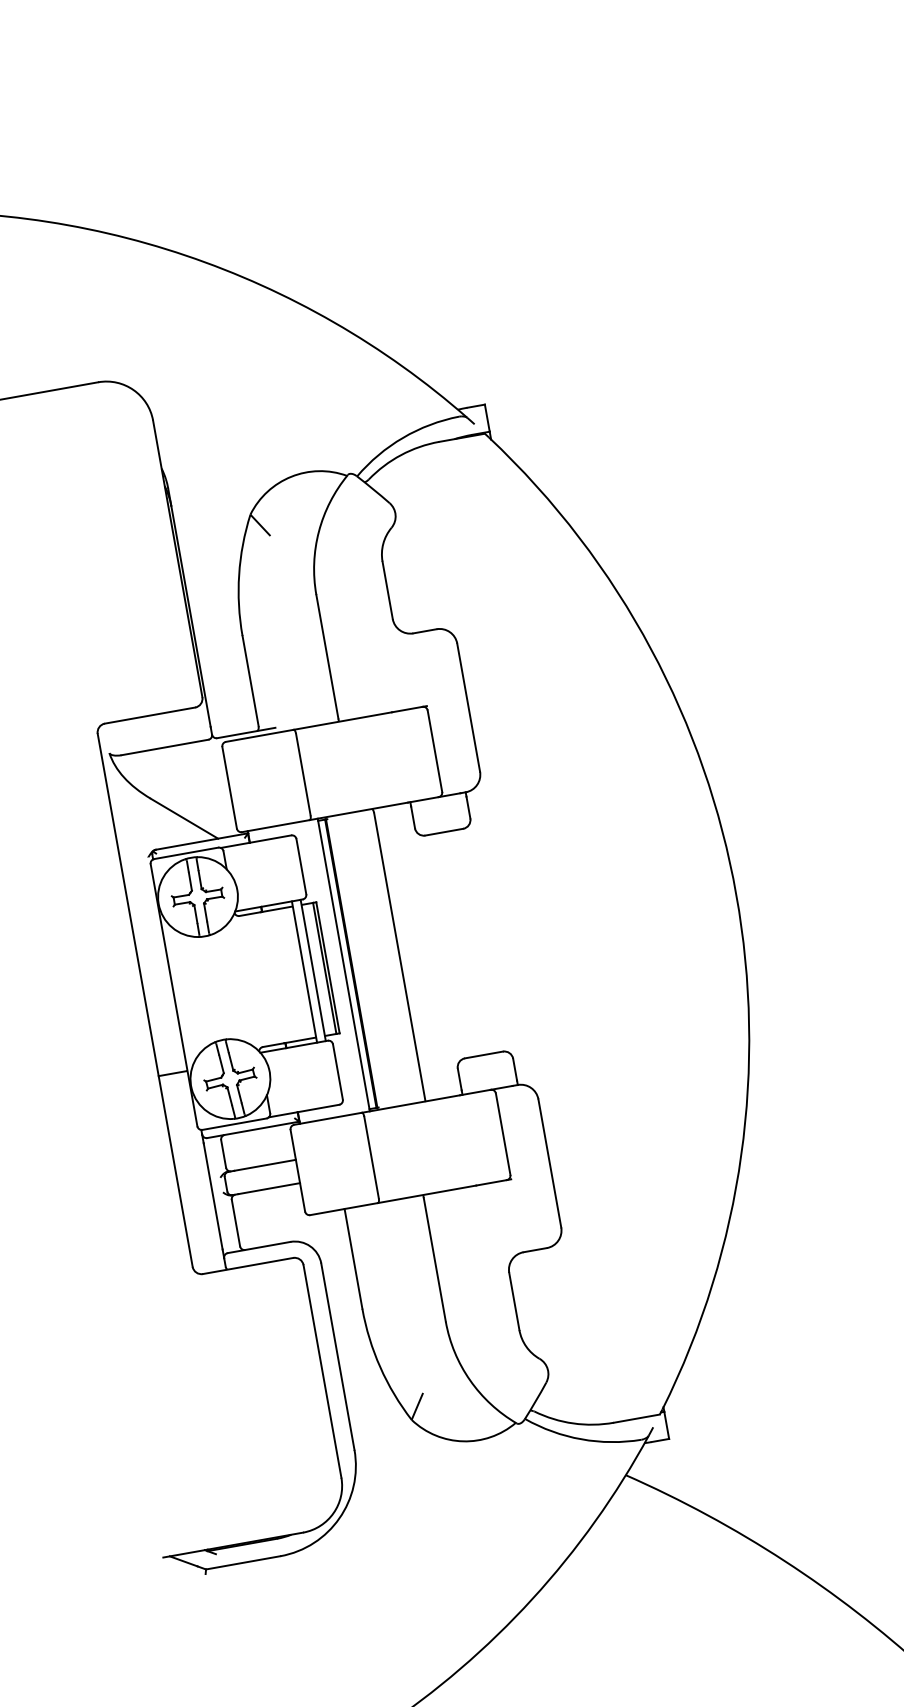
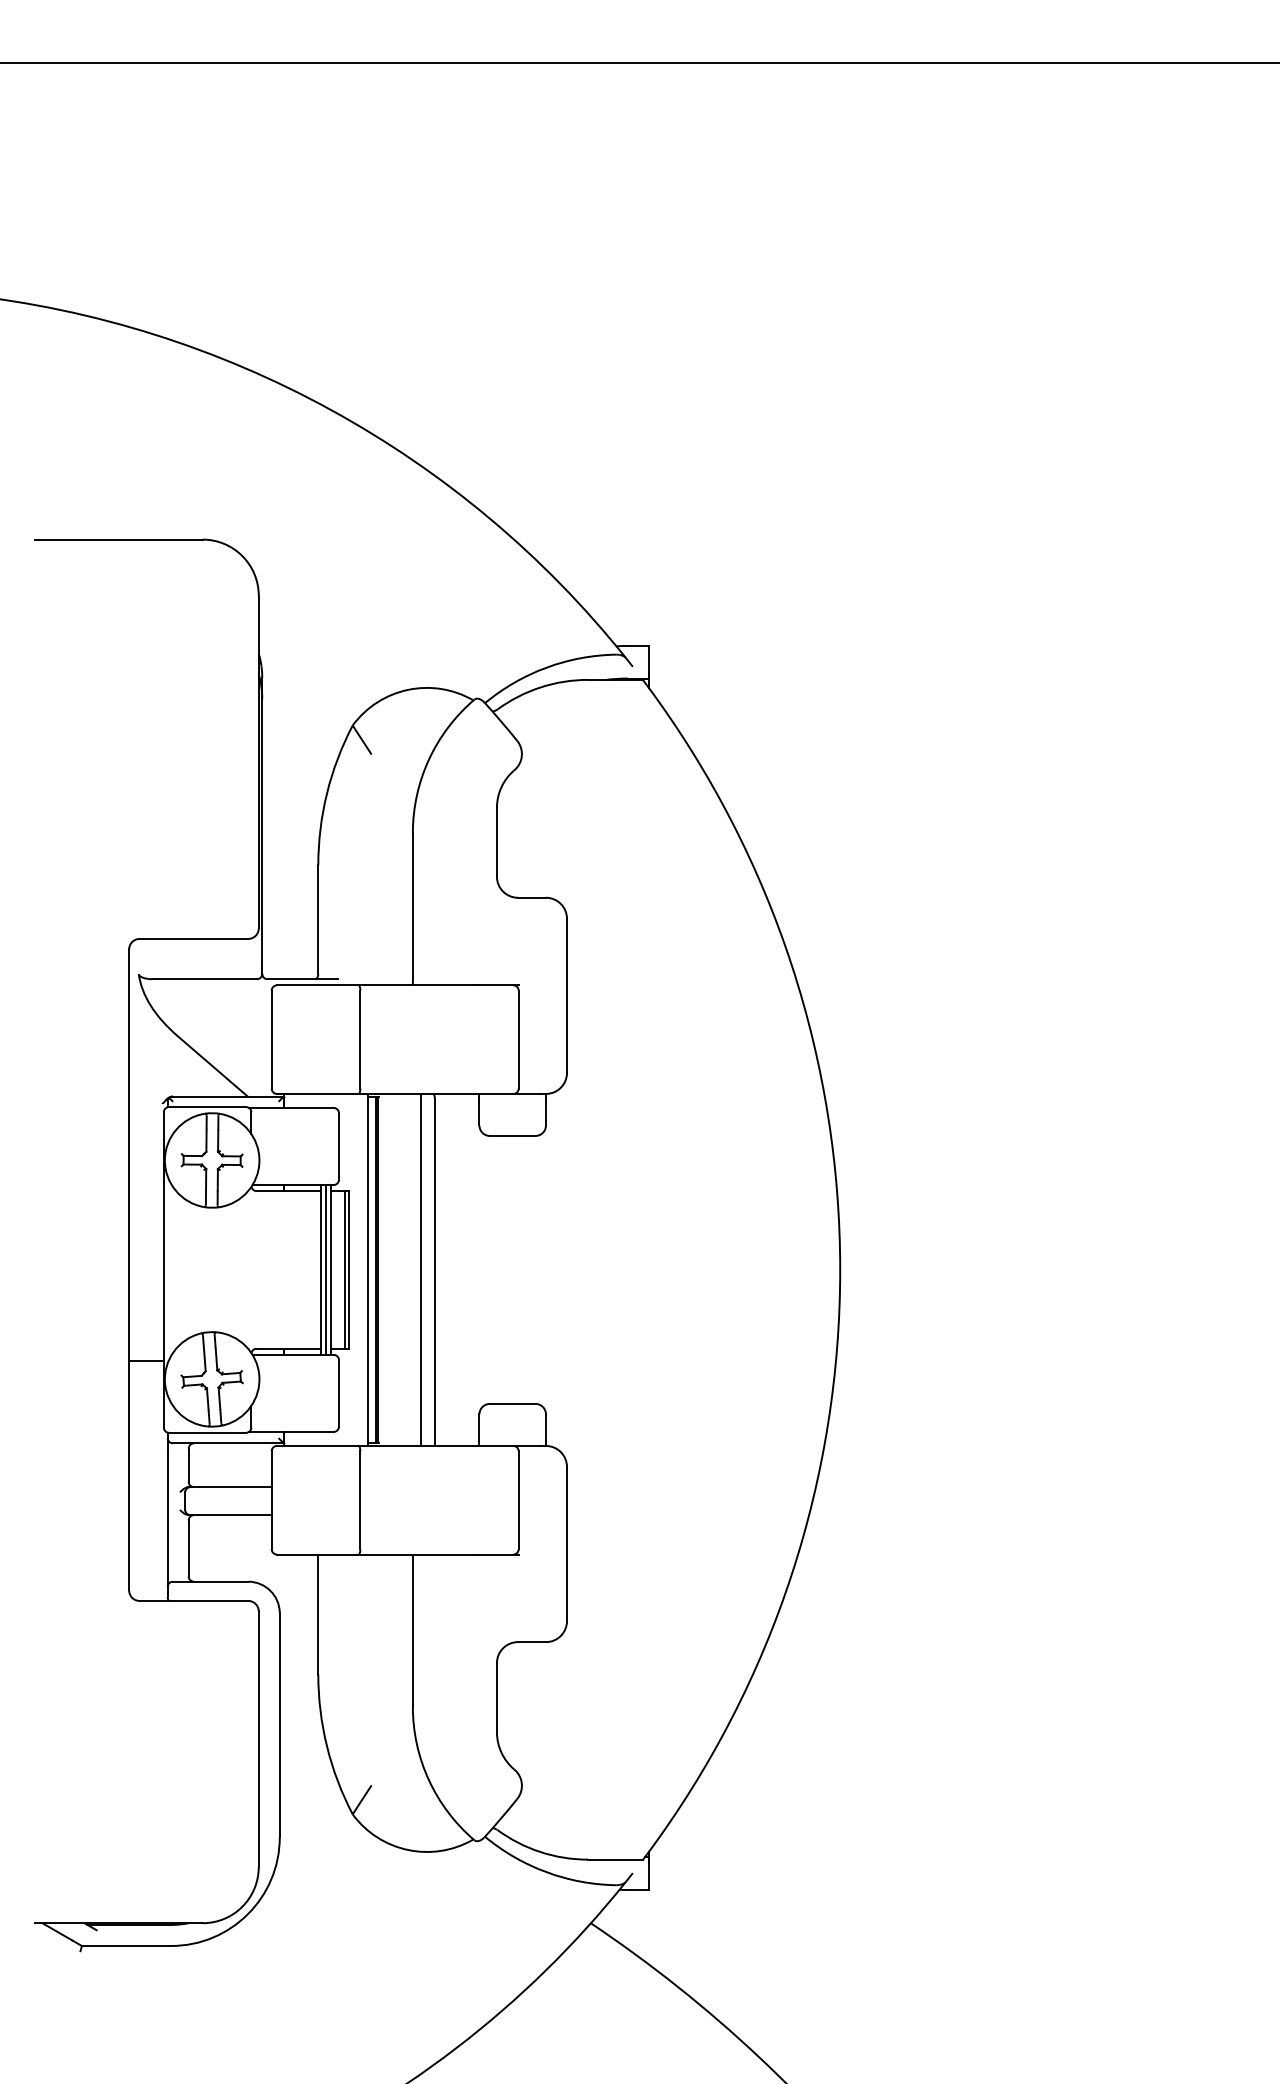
line: (387, 956) -> (420, 1269), added
line: (309, 970) -> (326, 1269), added

